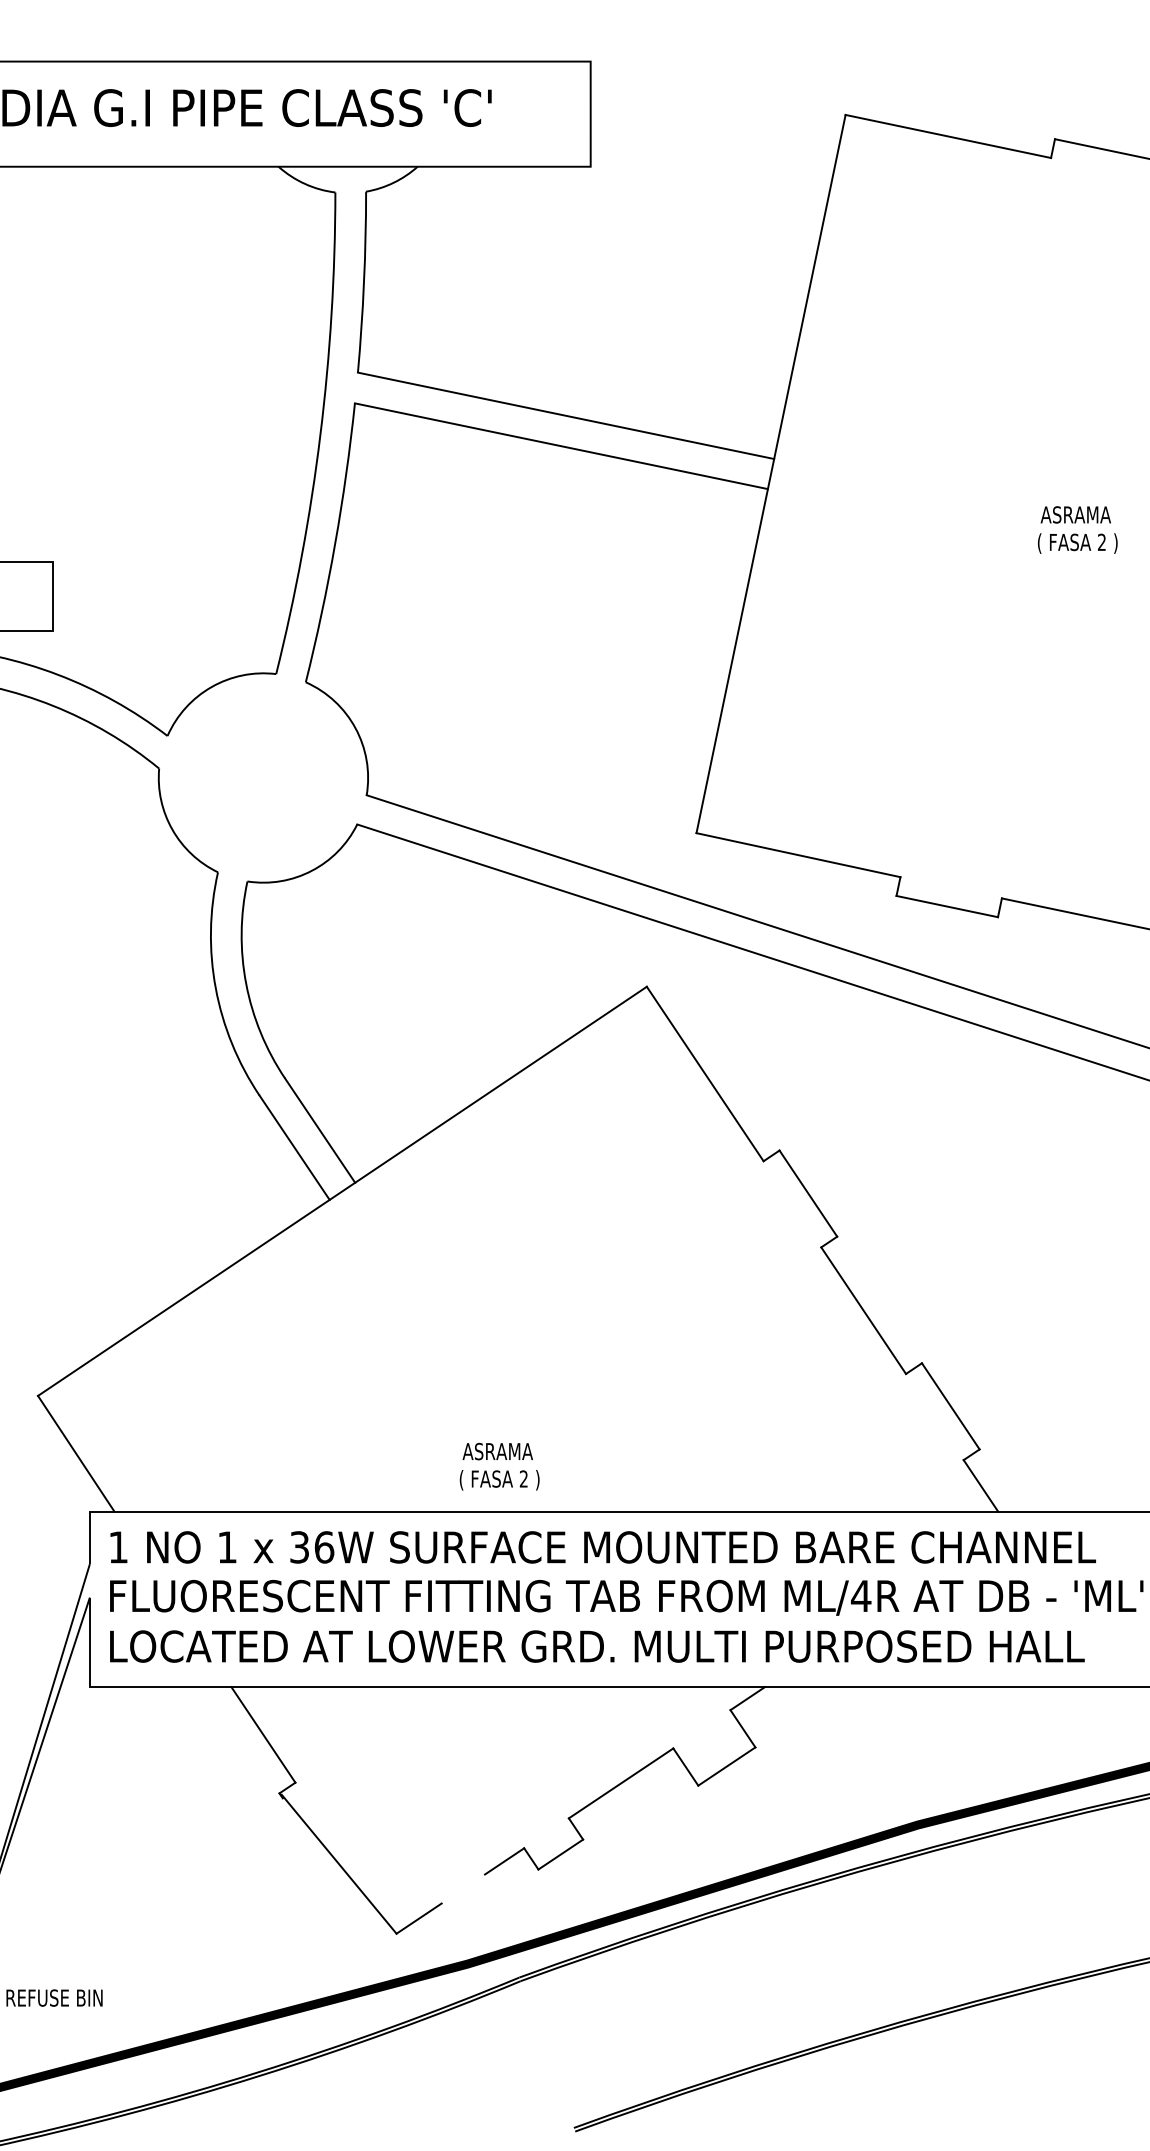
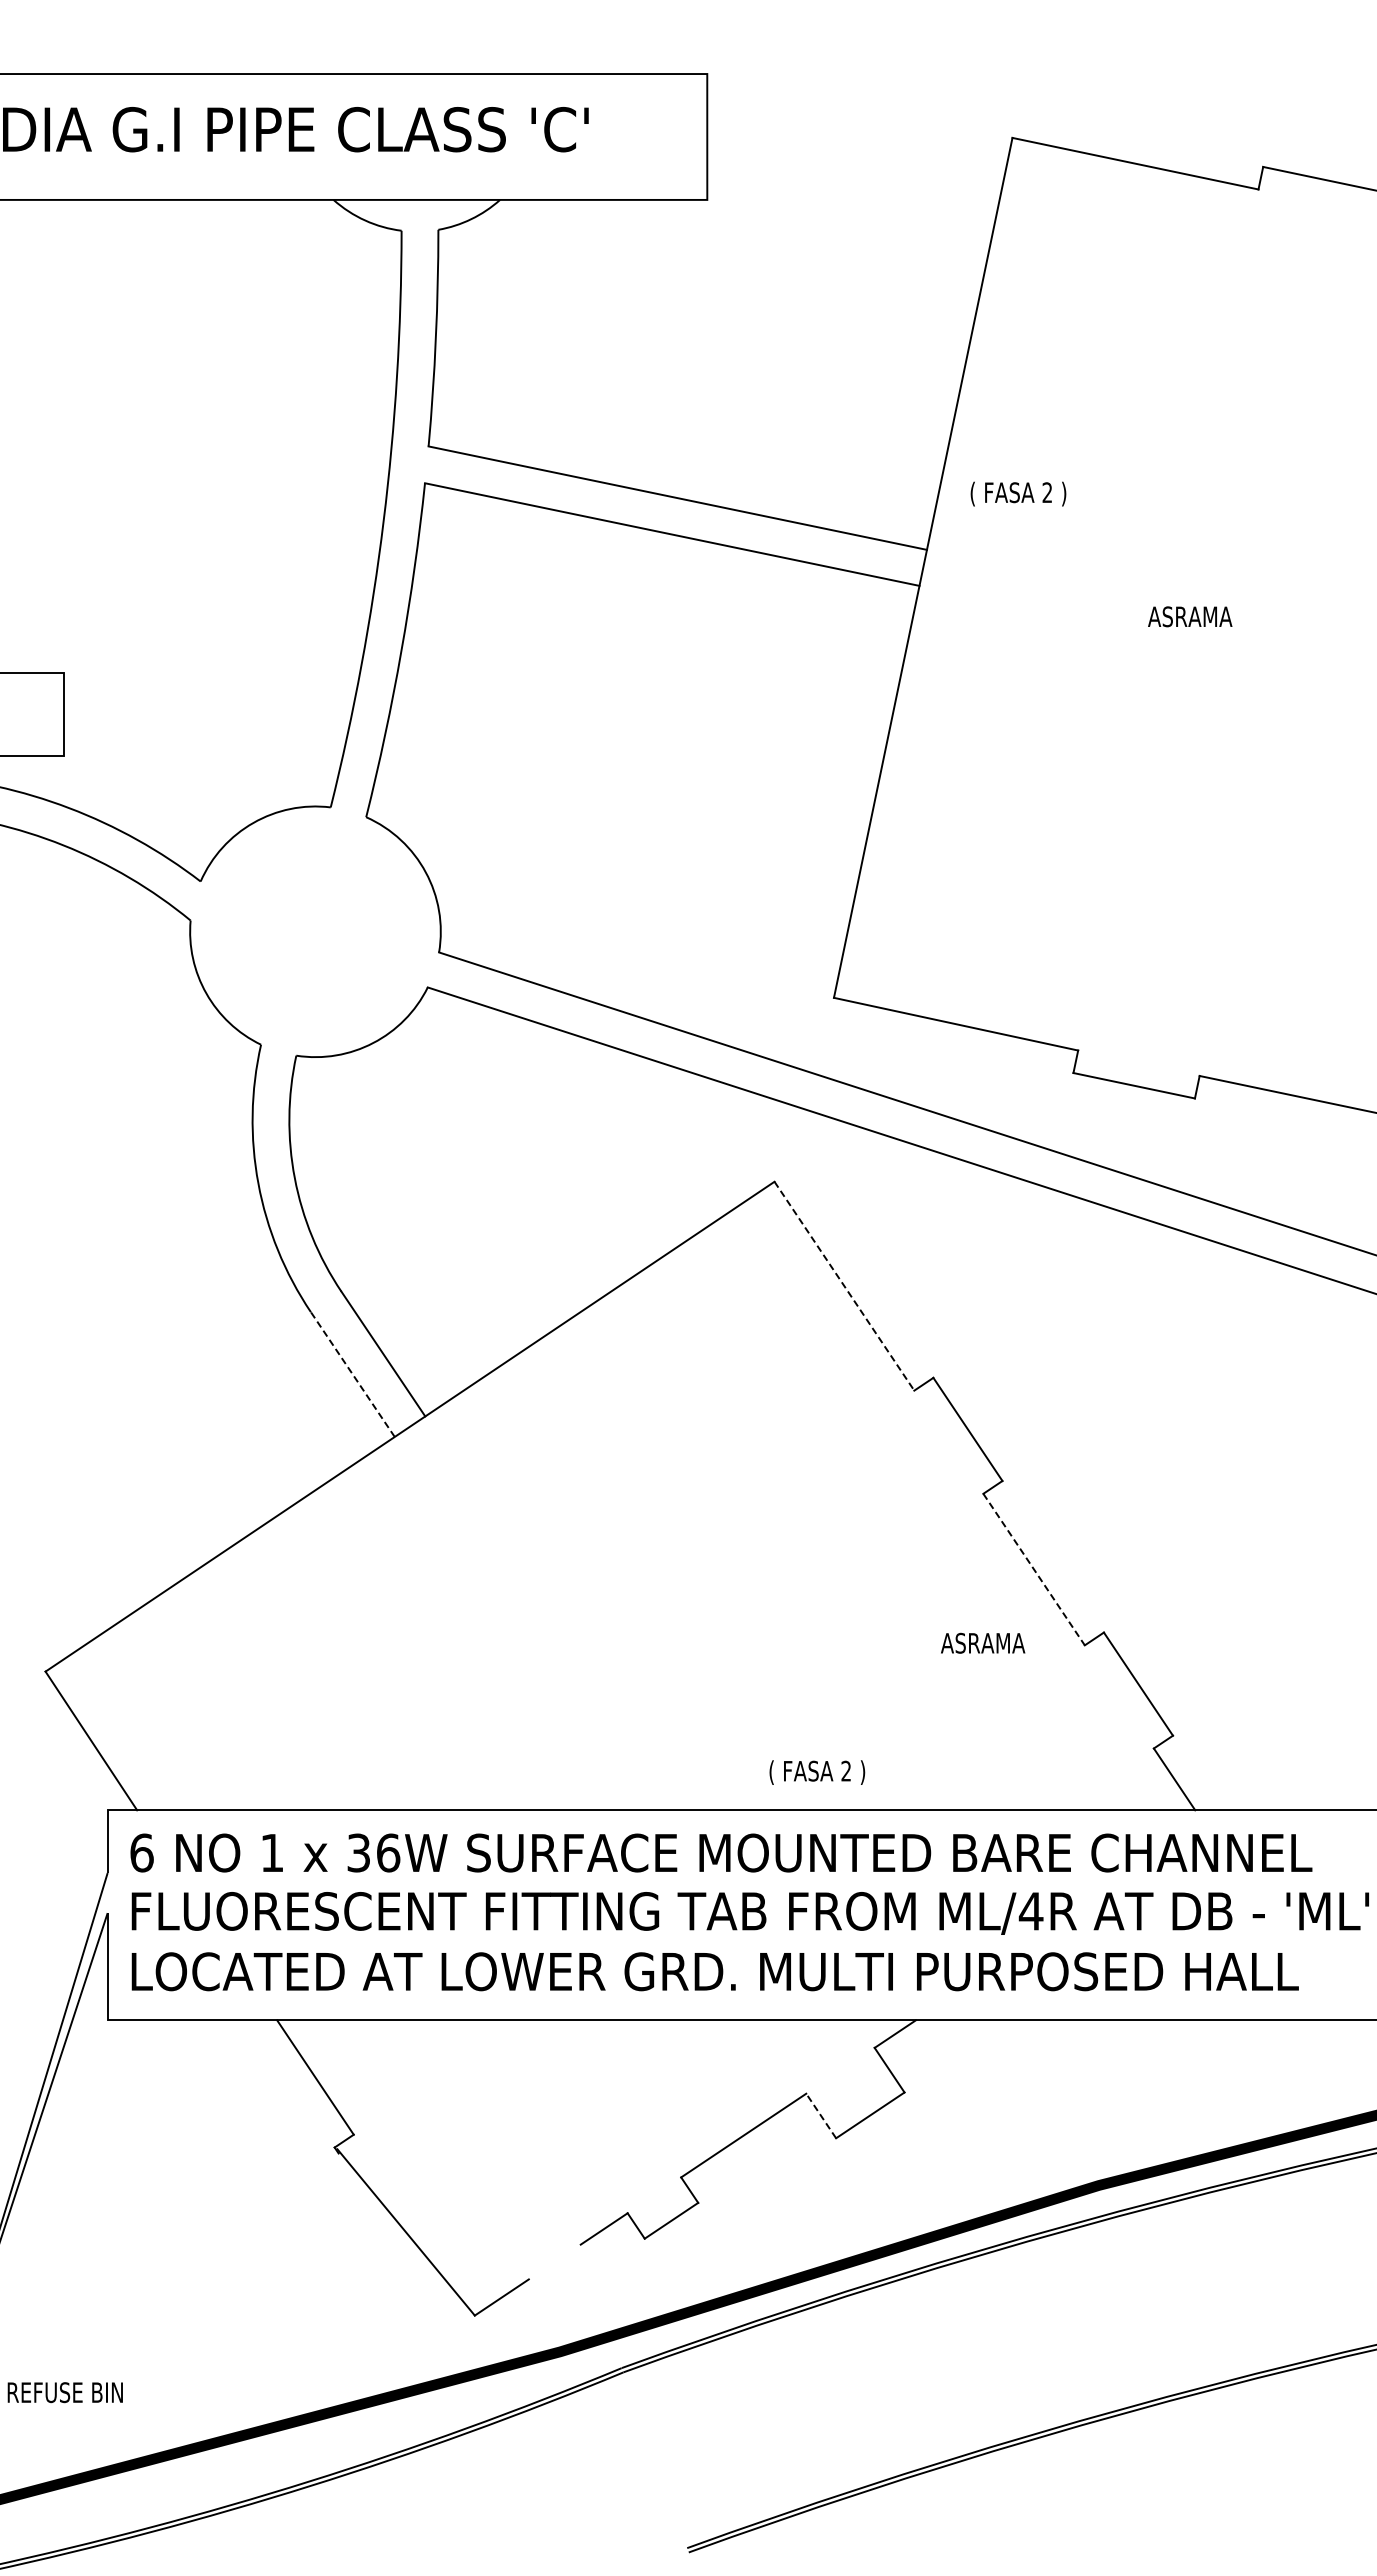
text: (1076, 514) -> (1190, 616), moved
text: (1077, 543) -> (1018, 493), moved
line: (705, 1074) -> (844, 1286), solid -> dashed
line: (294, 1147) -> (352, 1374), solid -> dashed
line: (863, 1311) -> (1034, 1570), solid -> dashed
text: (498, 1450) -> (983, 1642), moved
text: (499, 1480) -> (817, 1772), moved
text: (118, 1546) -> (141, 1852), 1 -> 6
line: (686, 1767) -> (821, 2116), solid -> dashed

